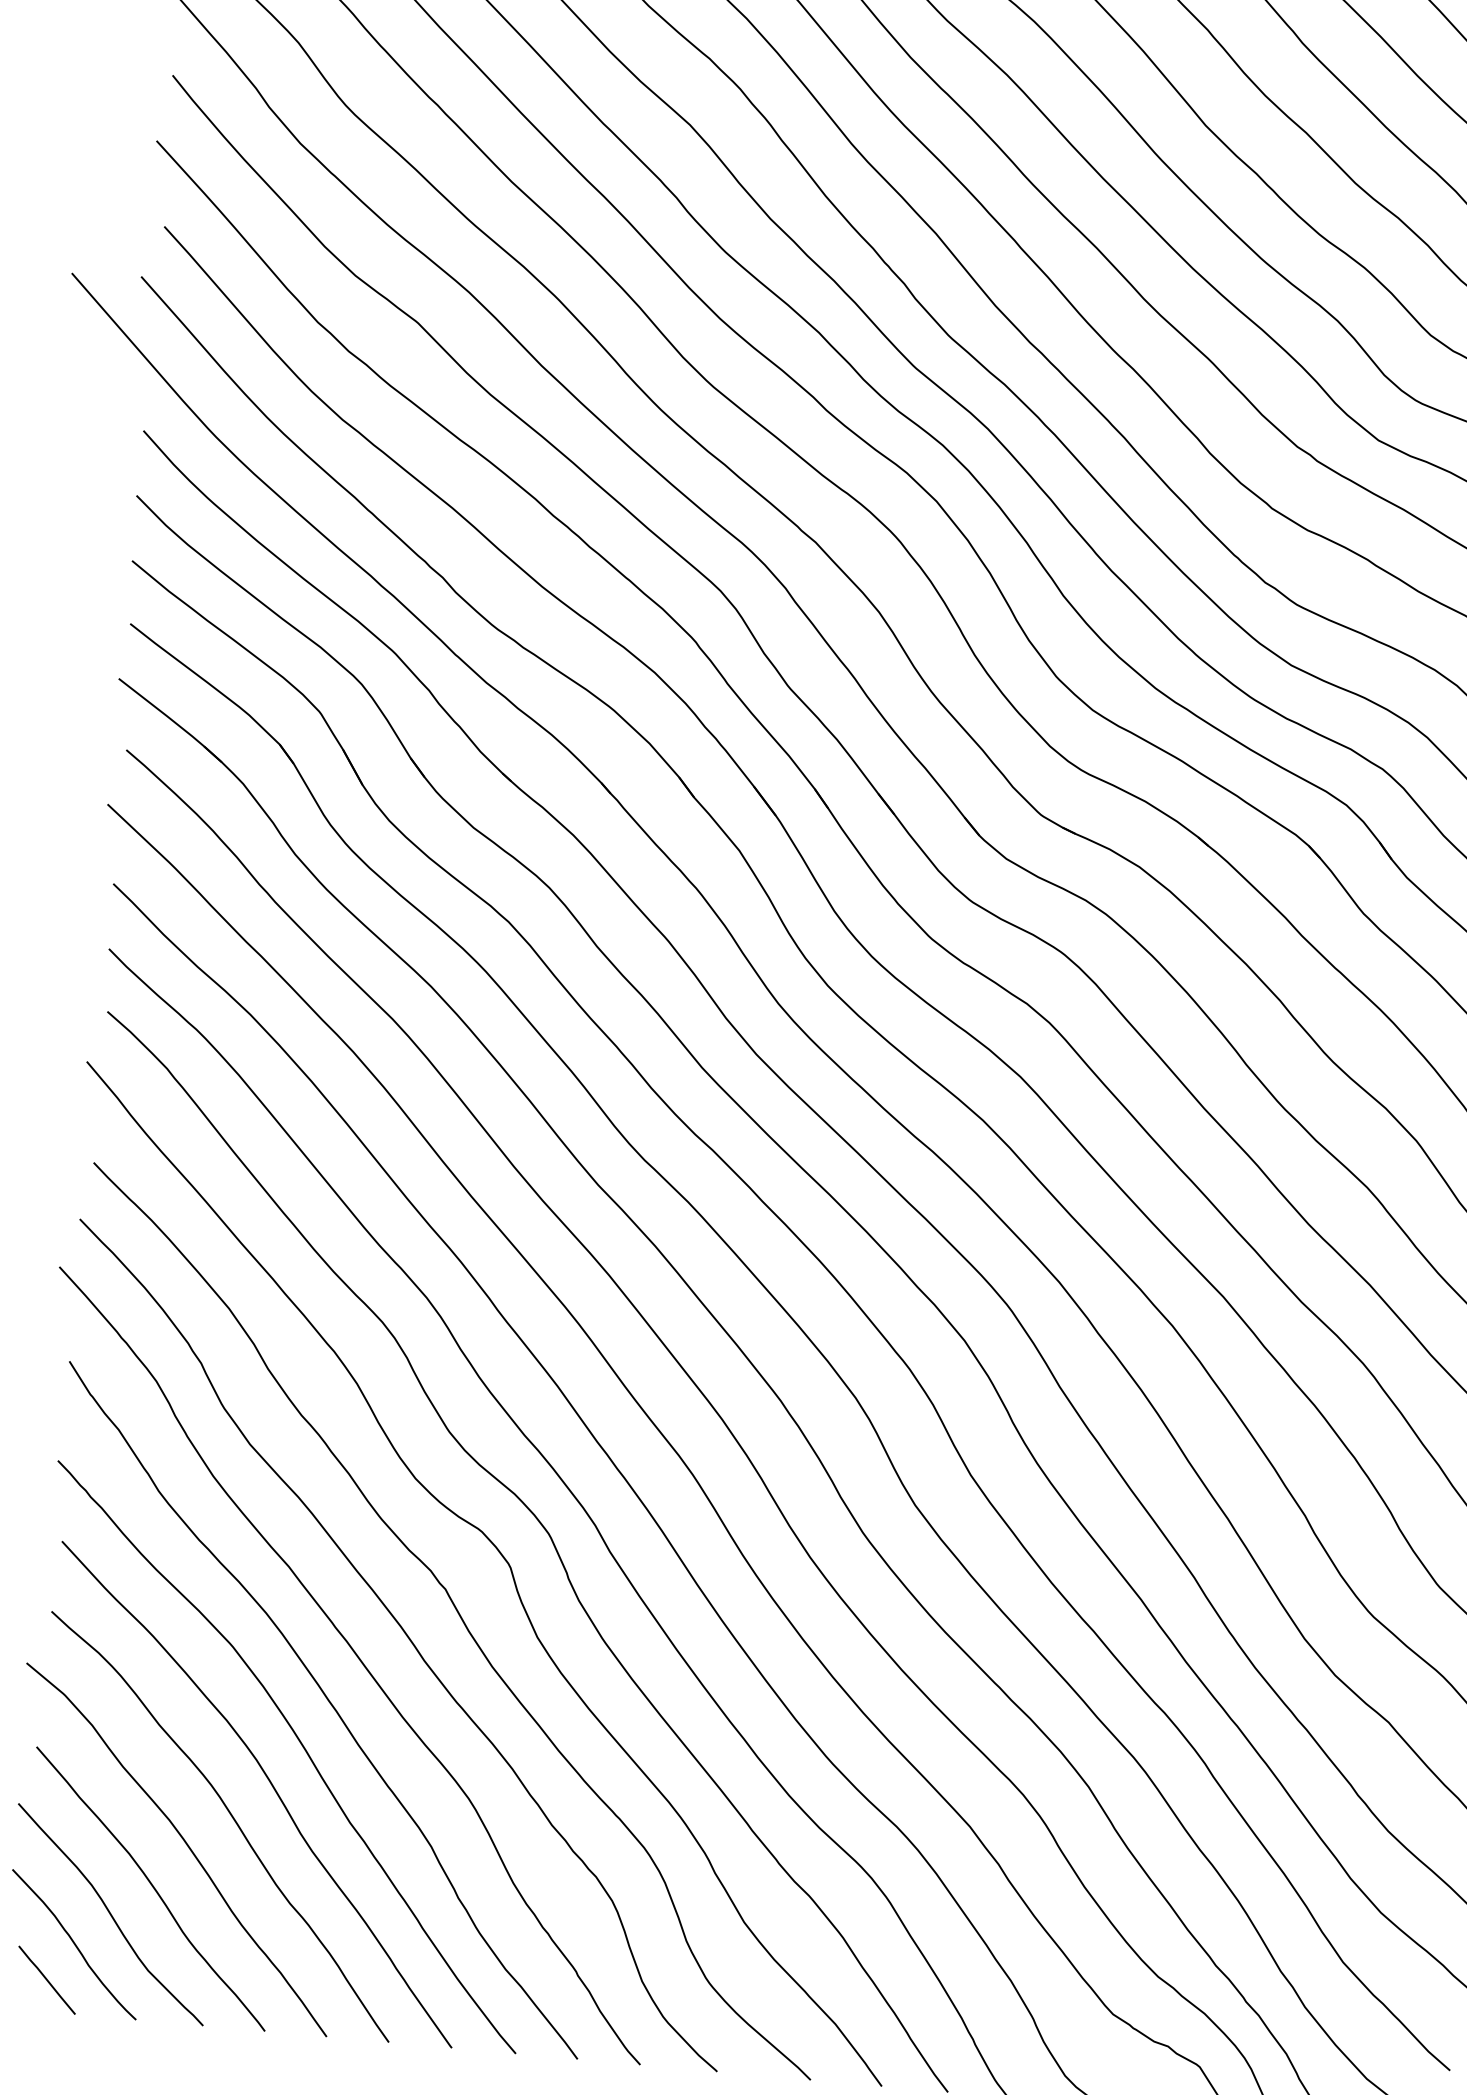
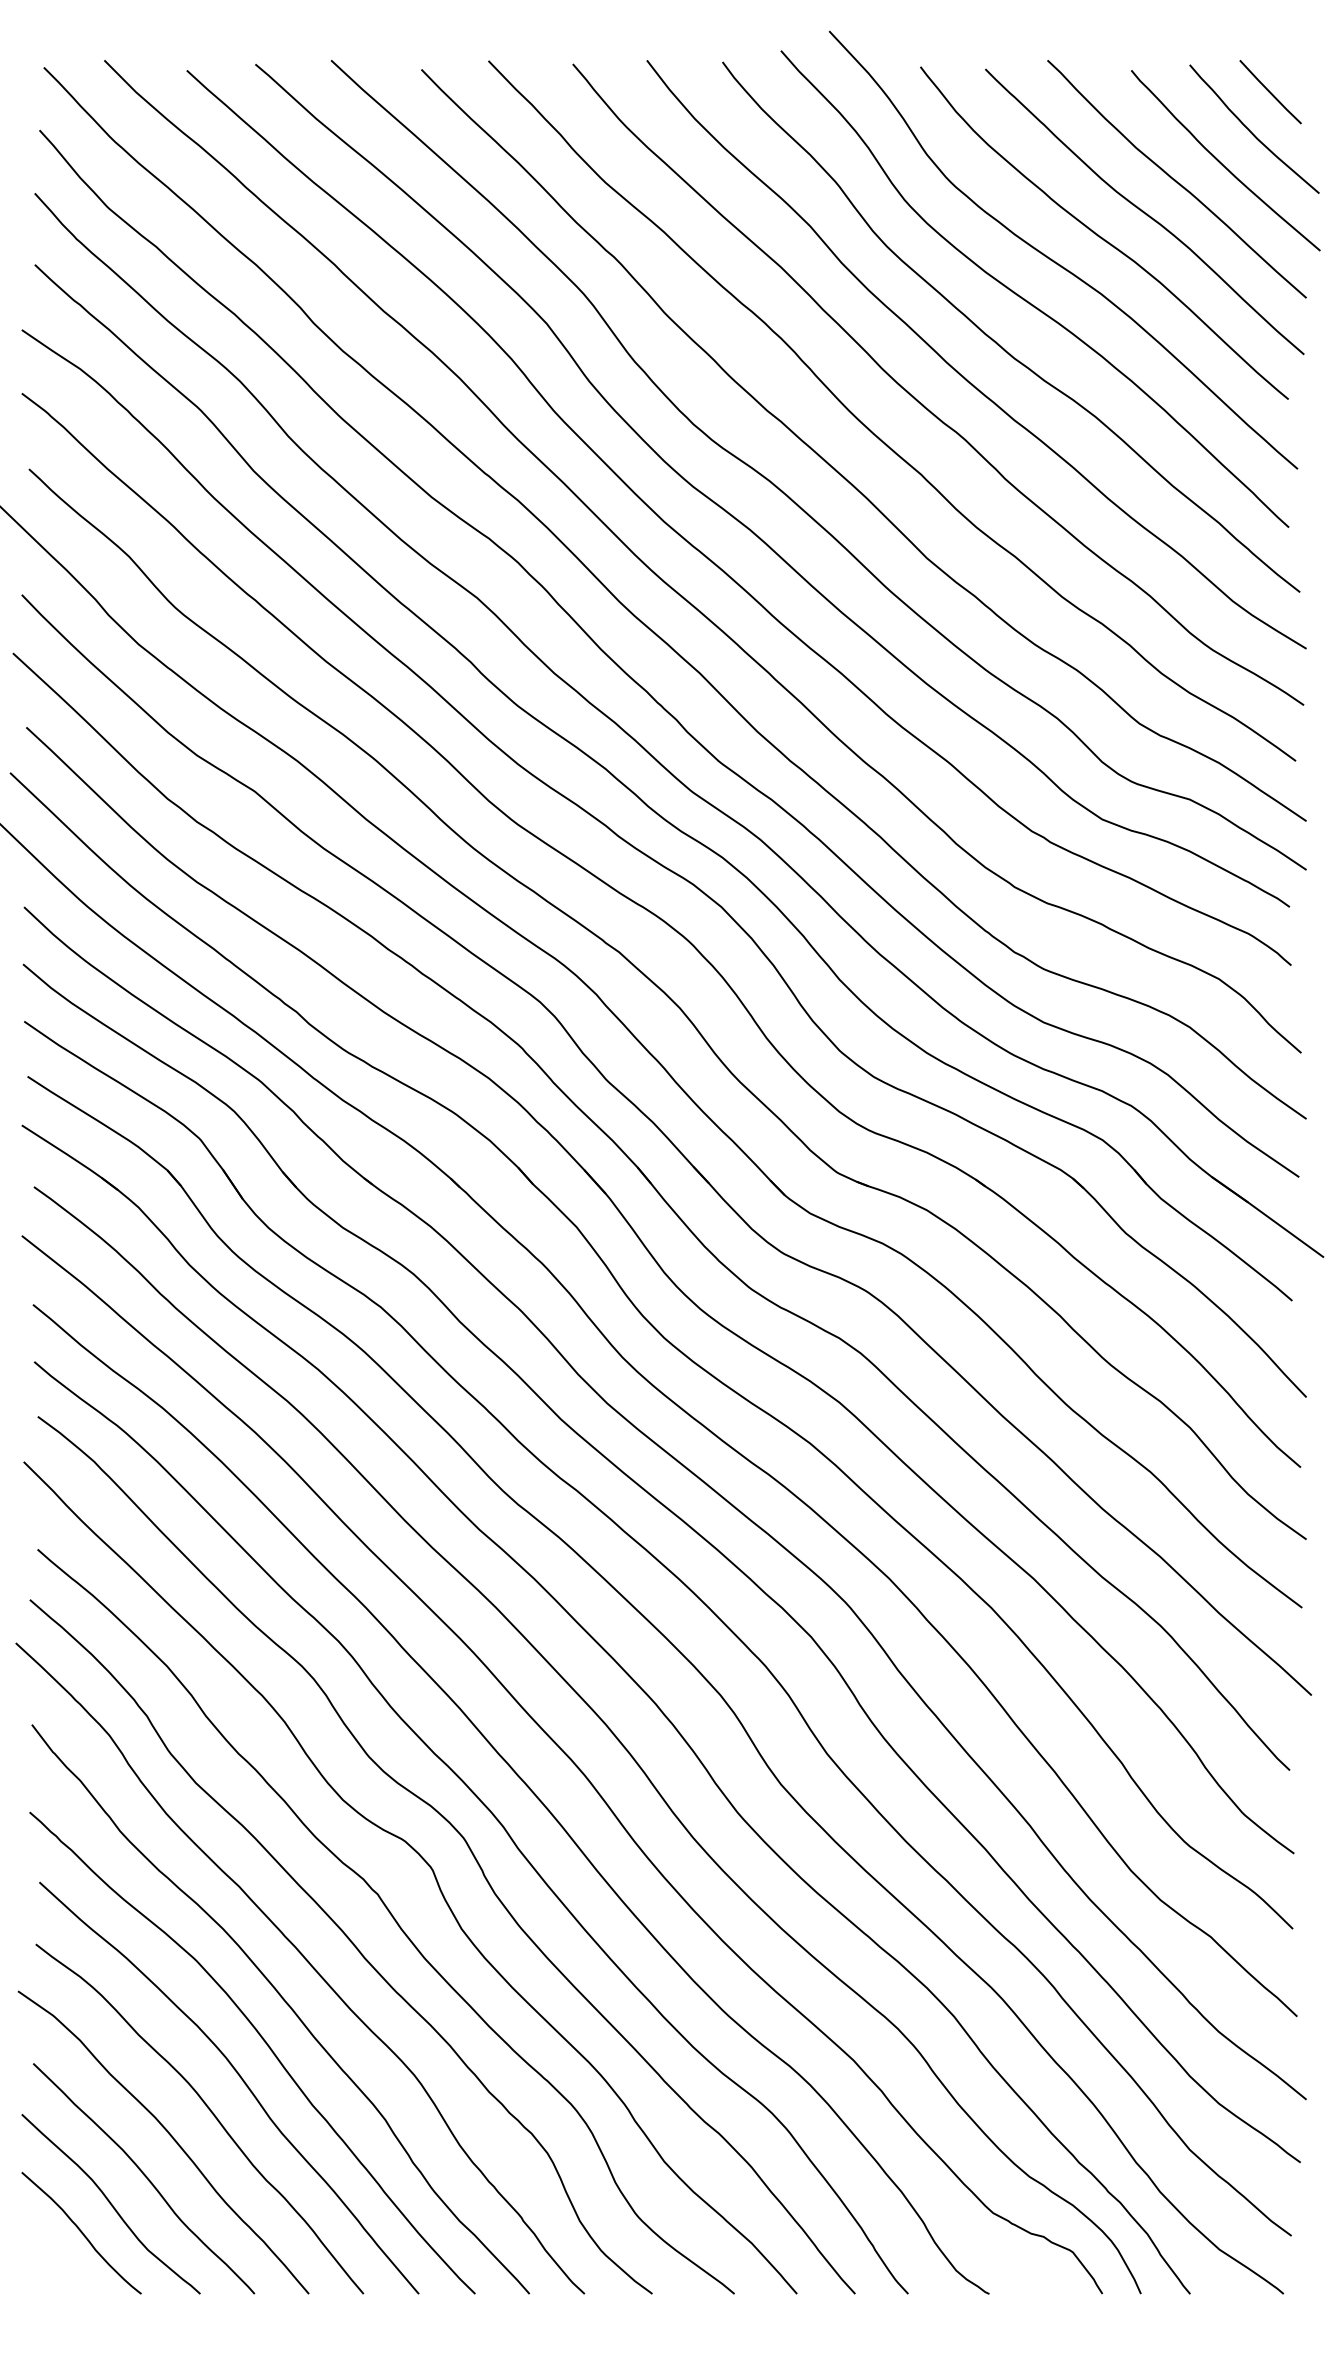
line: (46, 1980) -> (60, 2266), removed

